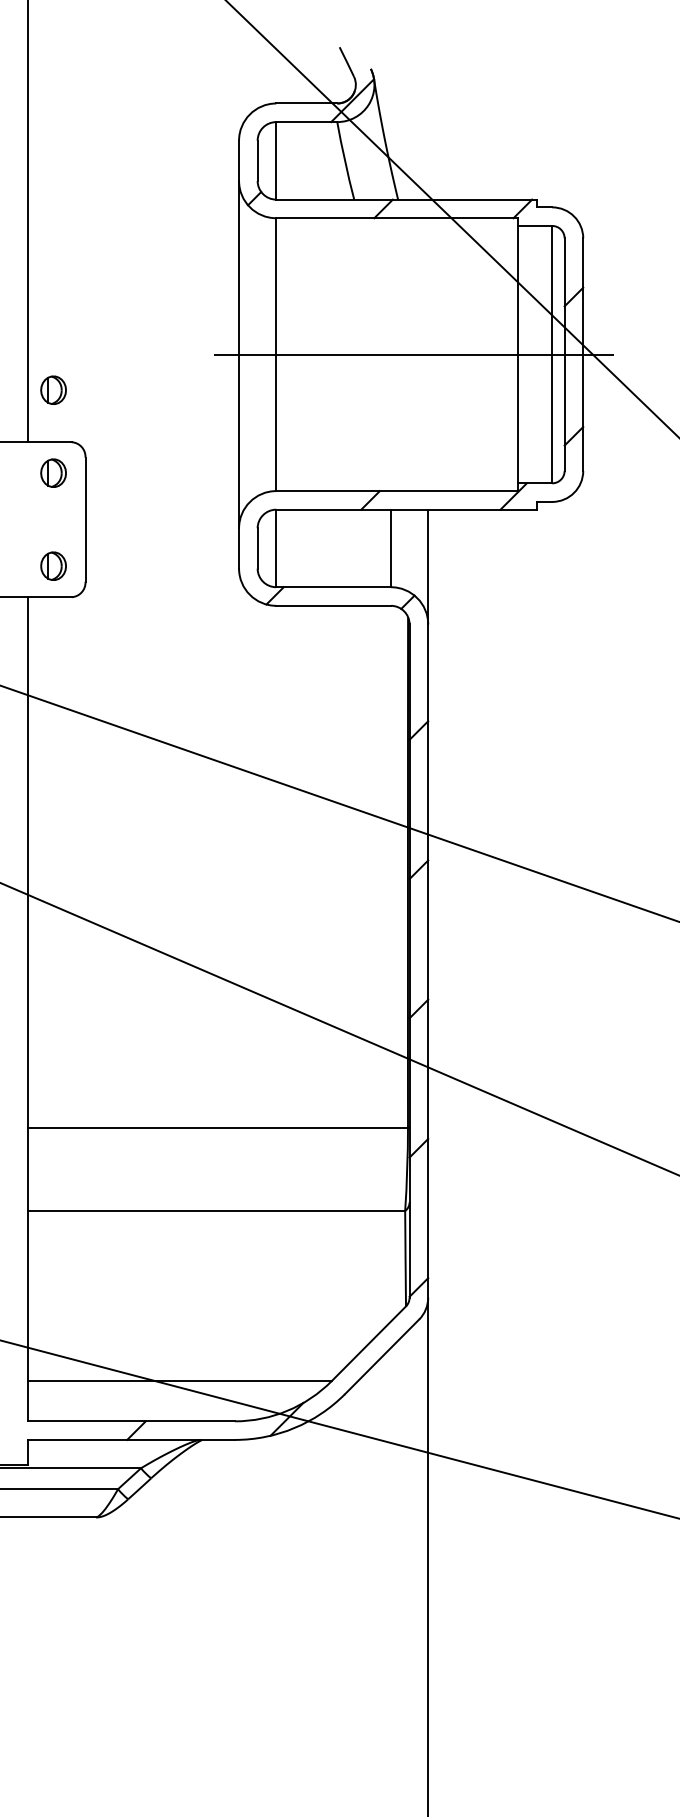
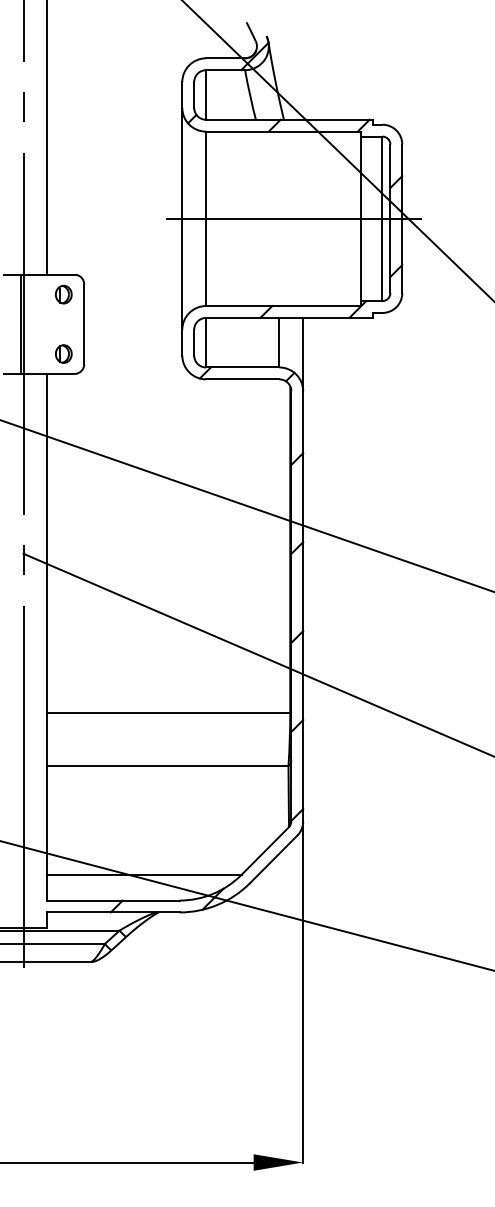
part: (53, 390) -> (63, 241), removed

